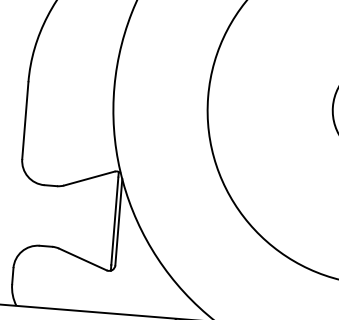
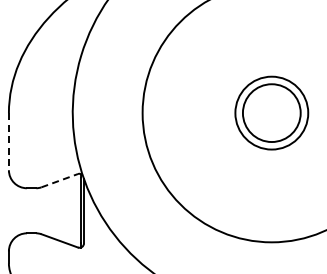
line: (24, 120) -> (8, 141), solid -> dashed
line: (90, 178) -> (60, 180), solid -> dashed

